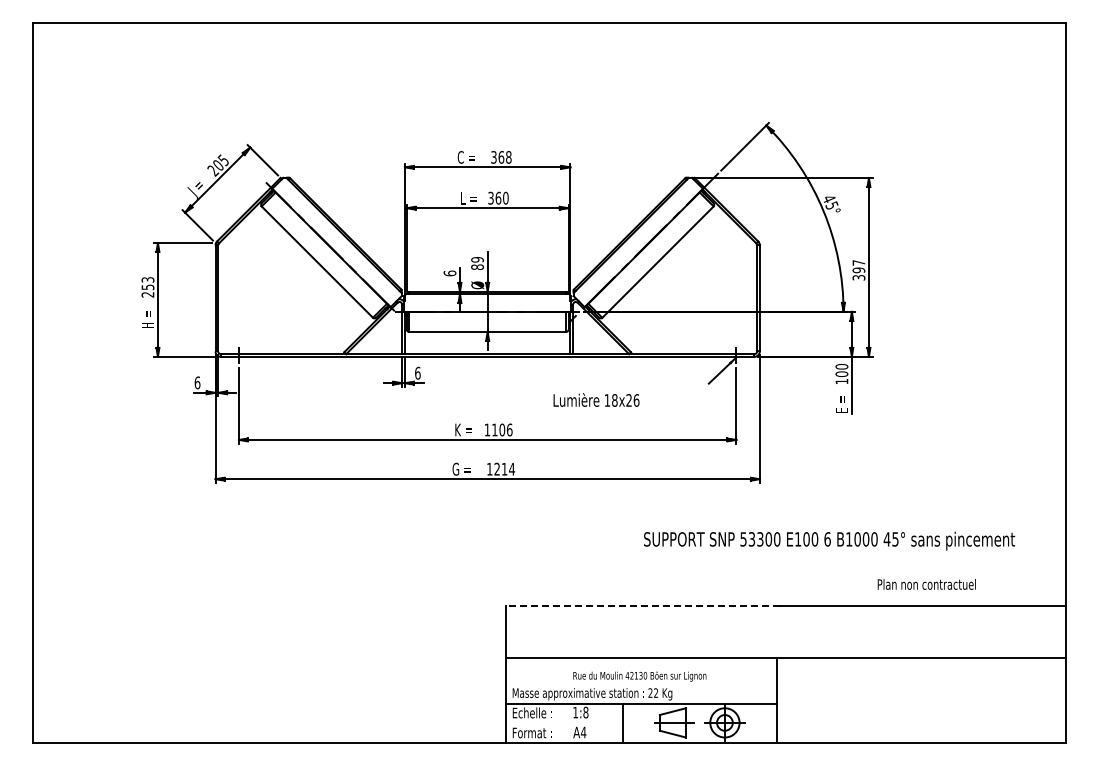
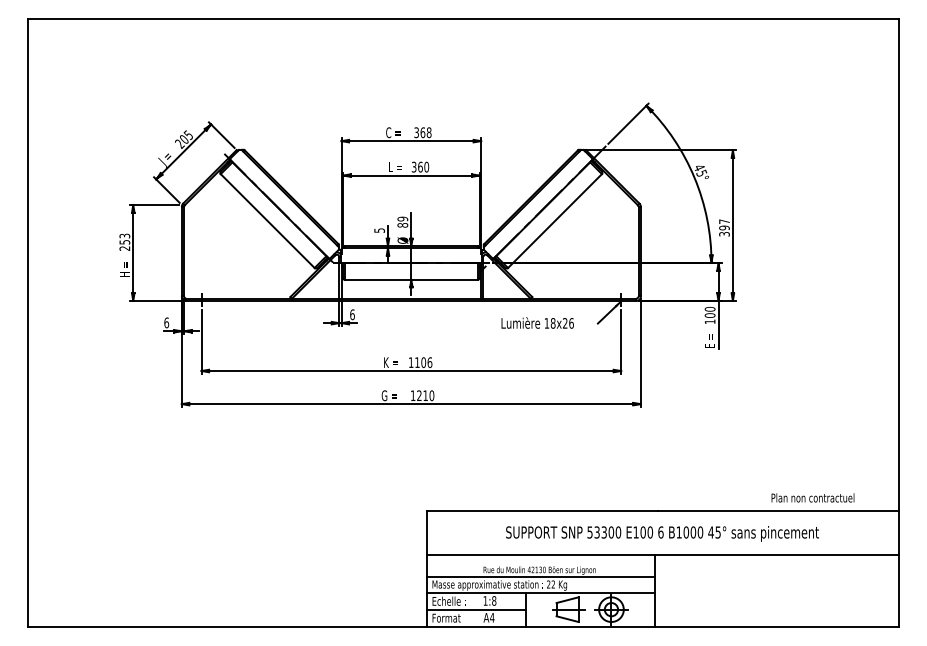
text: (449, 273) -> (379, 230), 6 -> 5
text: (596, 399) -> (537, 322), moved
text: (512, 468) -> (432, 395), 1214 -> 1210
text: (829, 540) -> (662, 533), moved
text: (926, 584) -> (812, 498), moved
line: (642, 606) -> (541, 511), dashed -> solid
line: (641, 683) -> (541, 576), added
line: (564, 723) -> (476, 610), added

